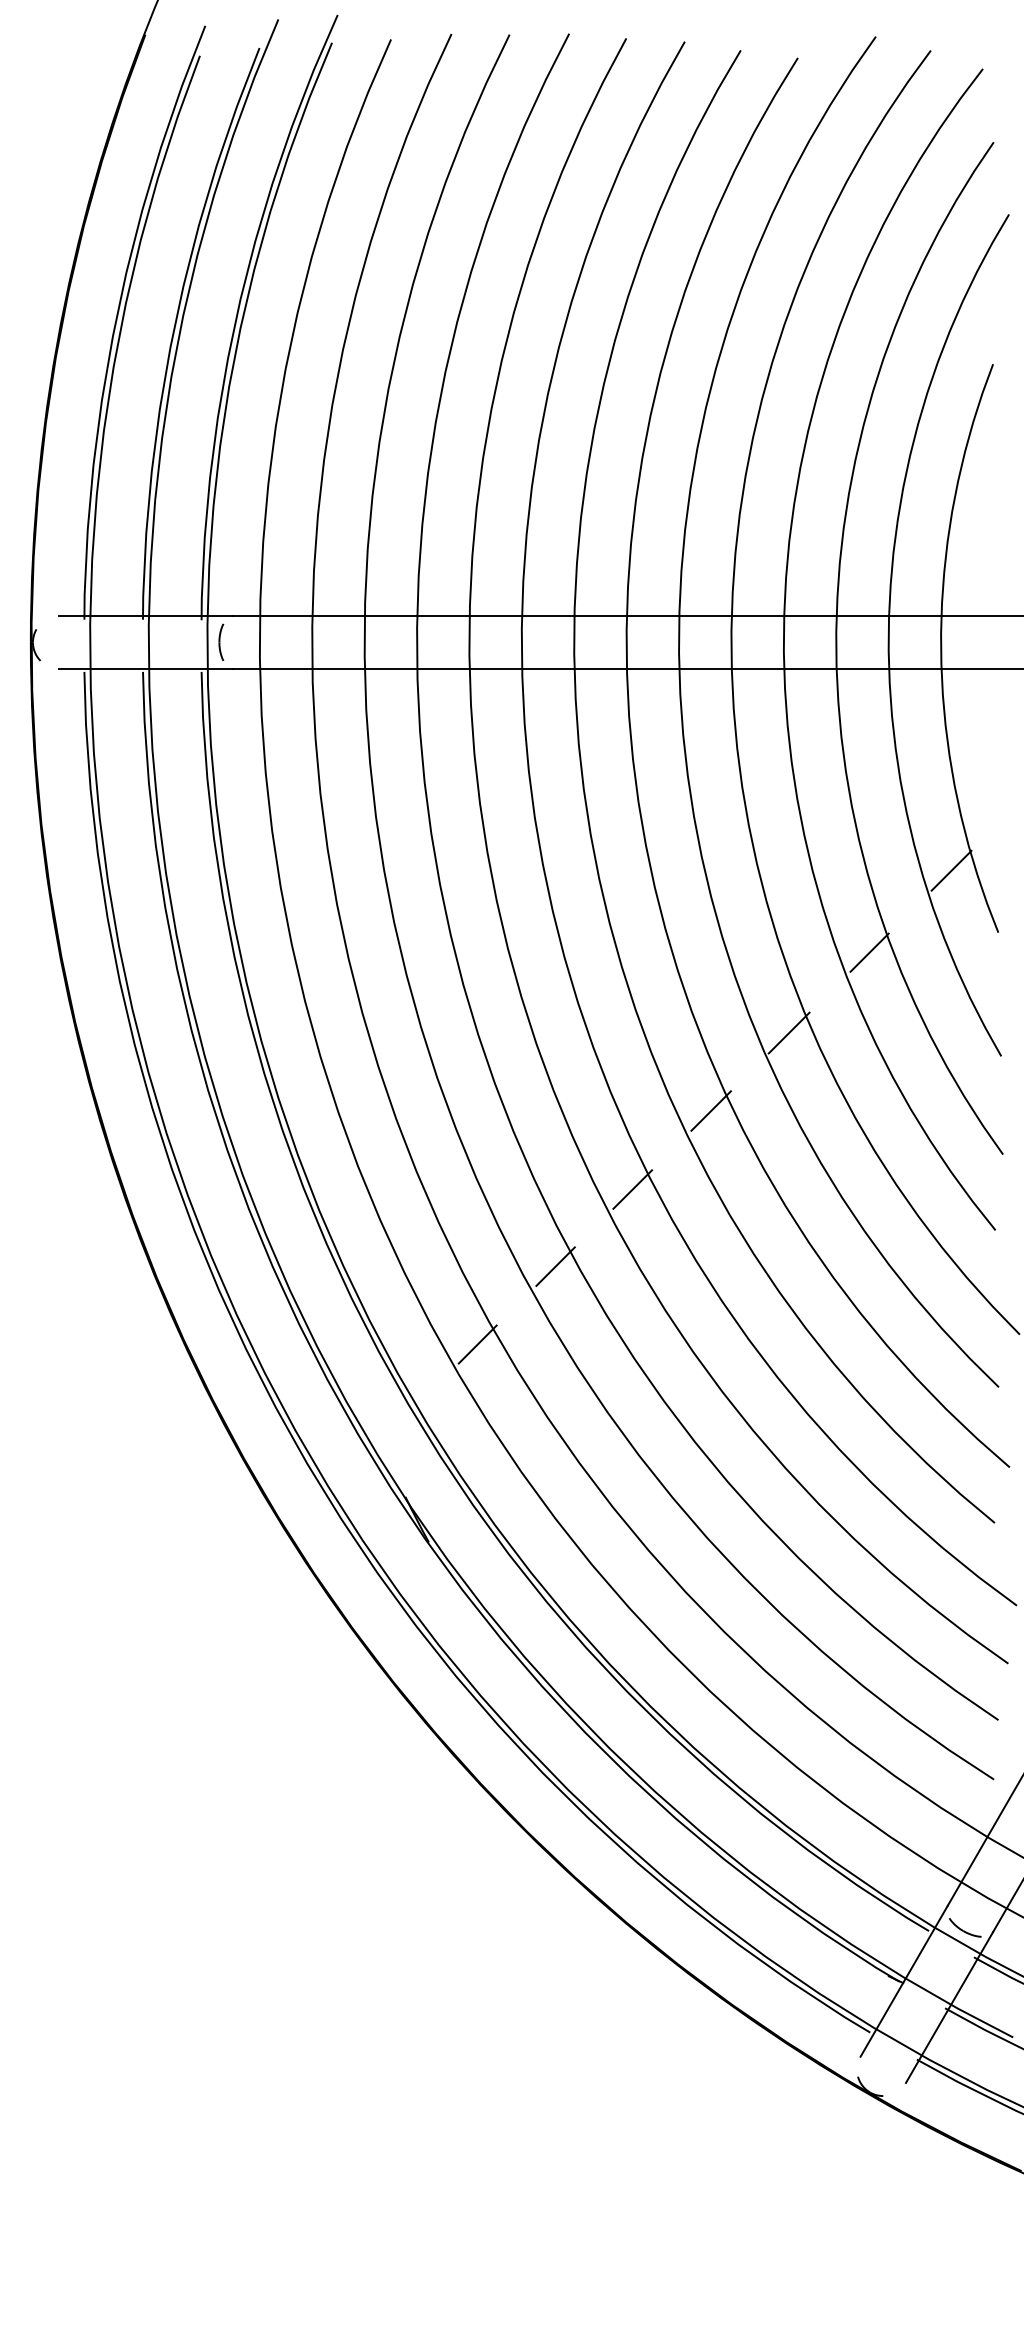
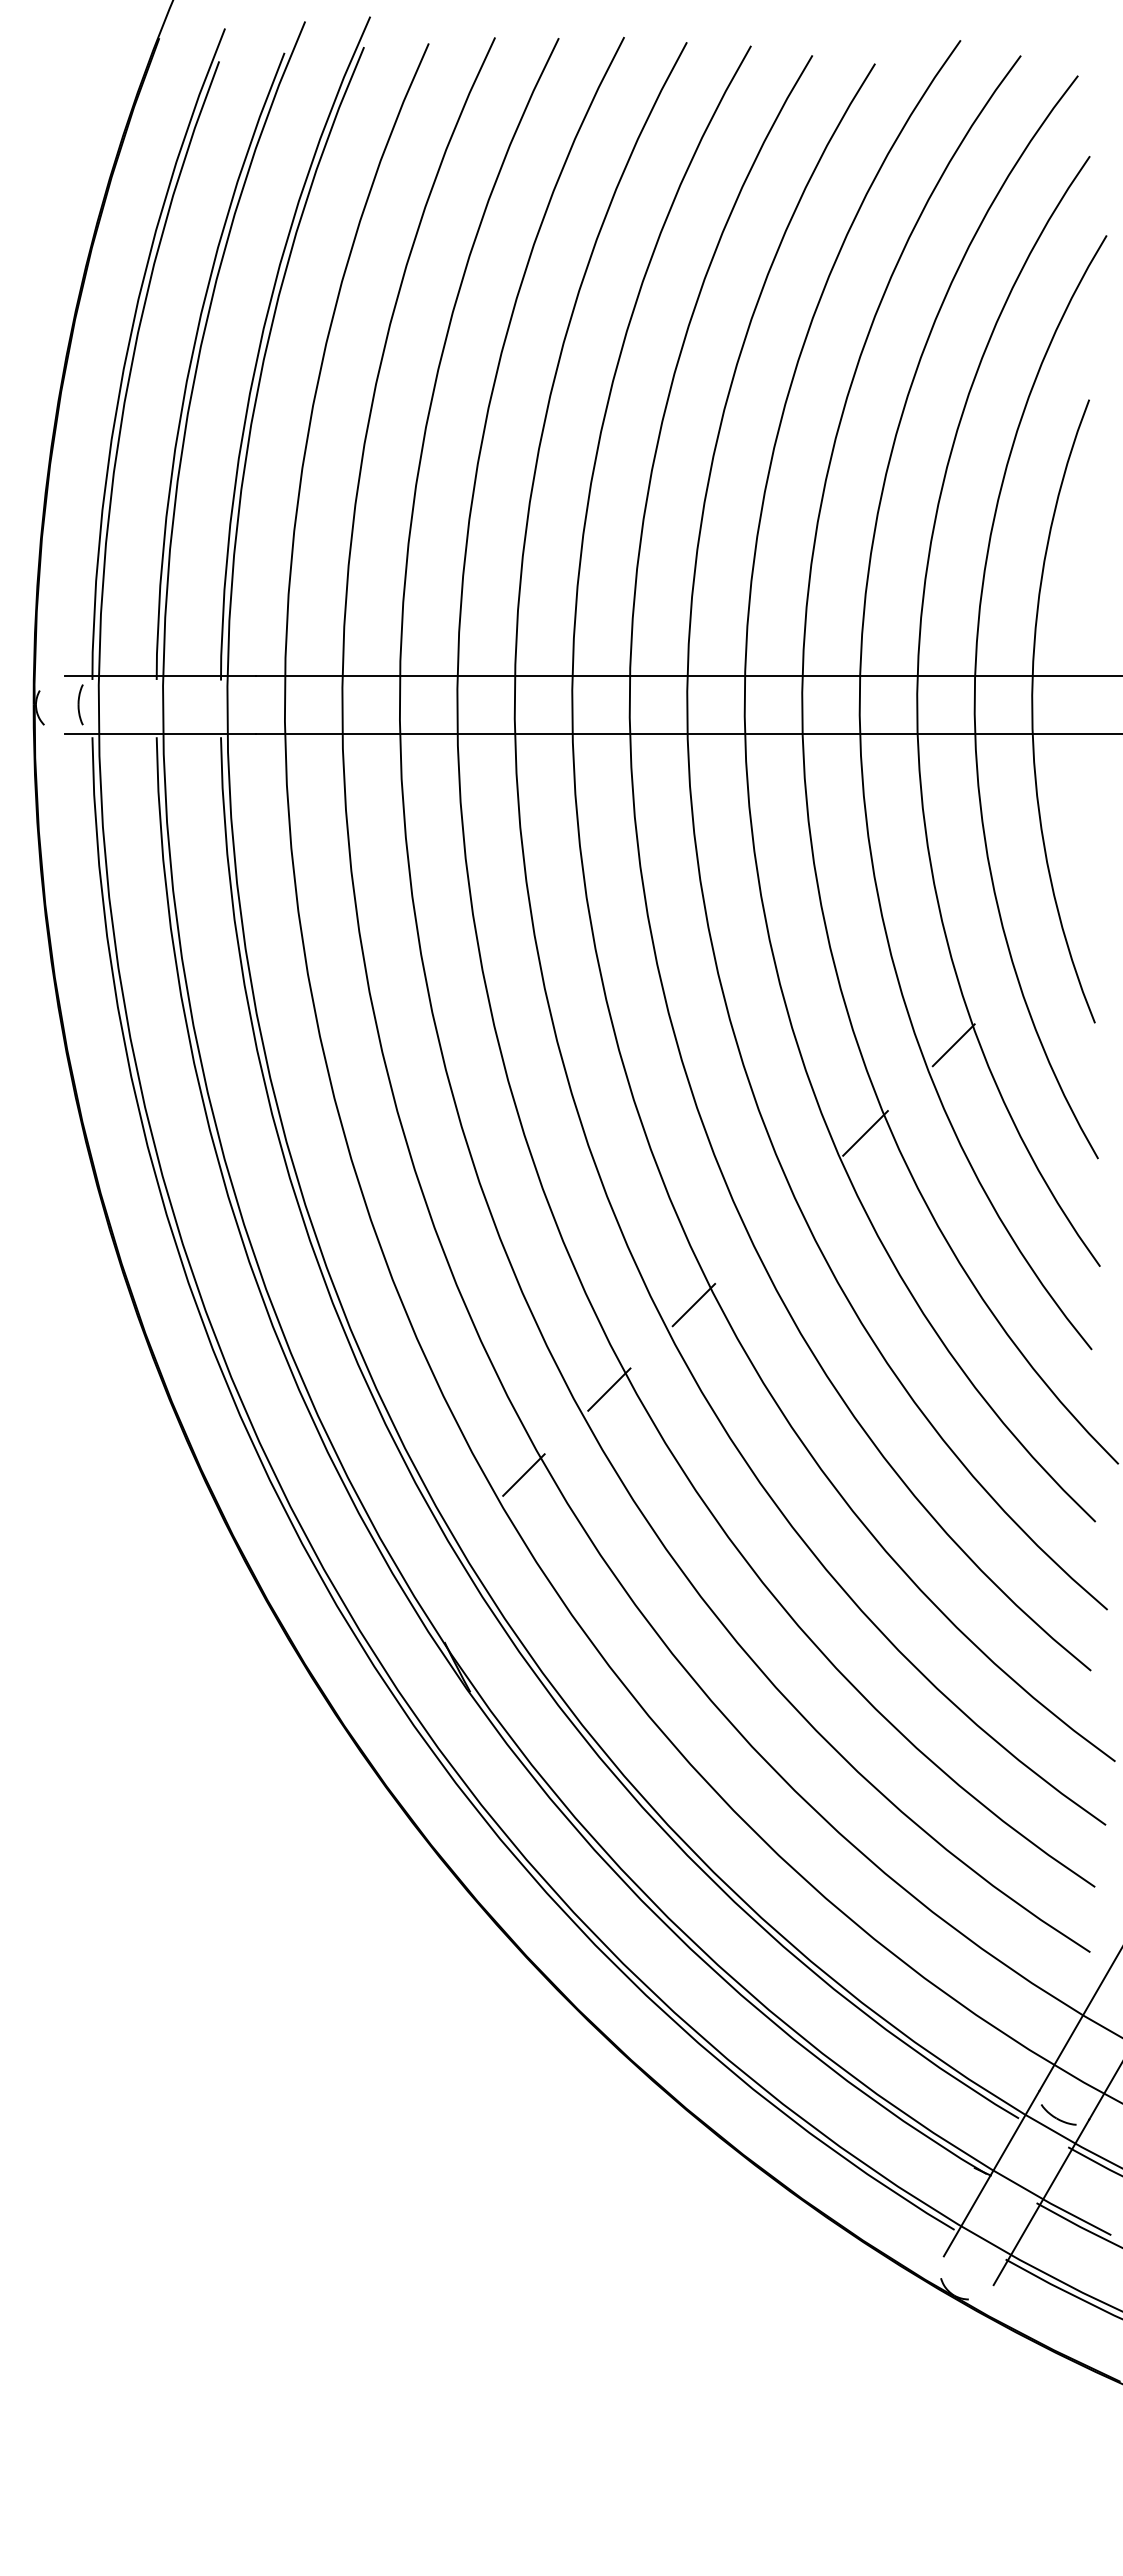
part: (221, 642) -> (80, 704), moved
line: (951, 870) -> (1043, 955), removed
line: (710, 1110) -> (779, 1218), removed

